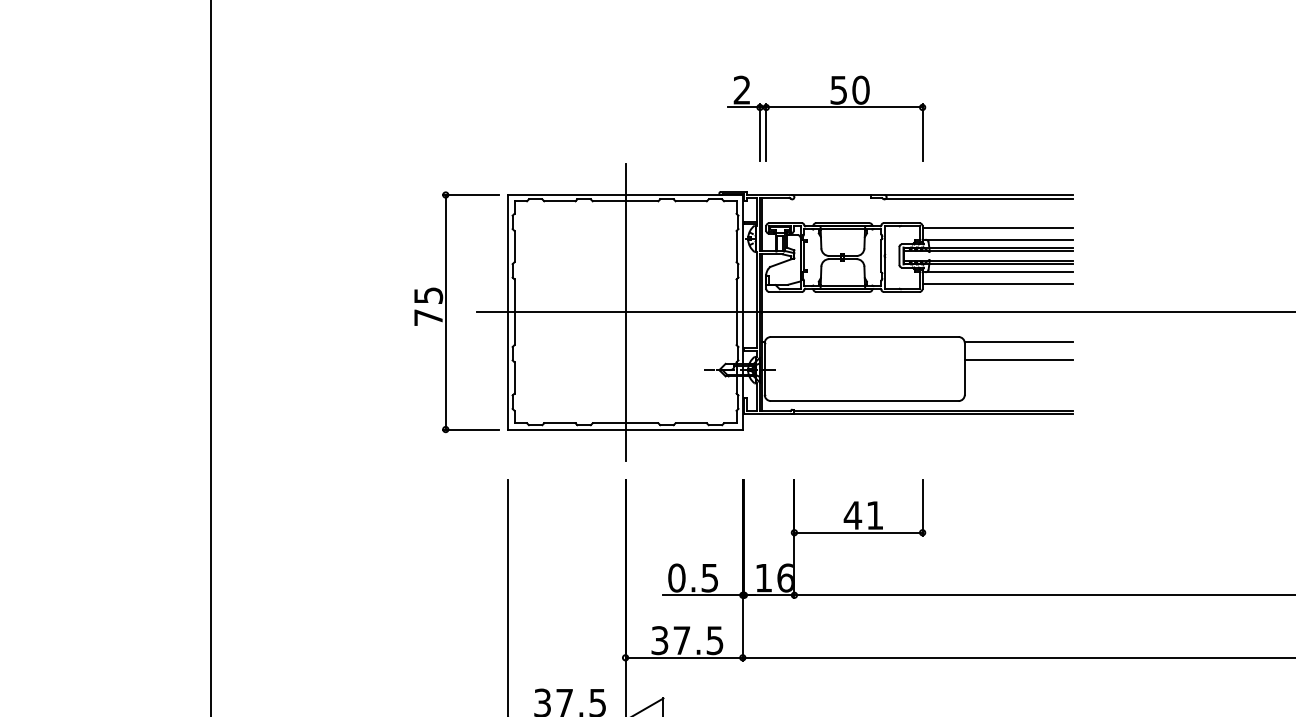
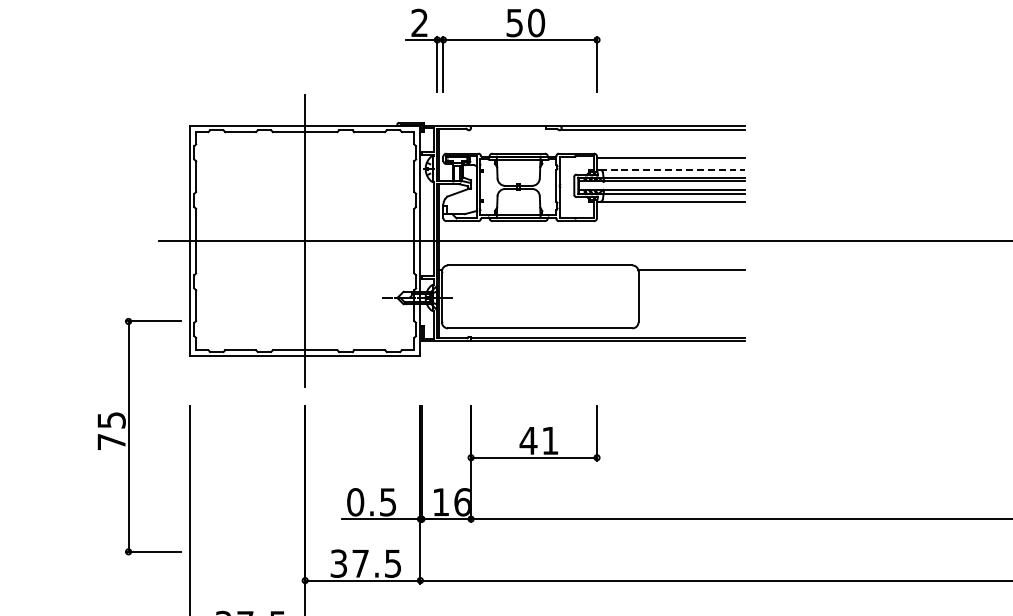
line: (999, 239) -> (672, 169), solid -> dashed
line: (997, 284) -> (670, 213), removed
part: (446, 312) -> (129, 436), moved
line: (1018, 360) -> (691, 288), removed

